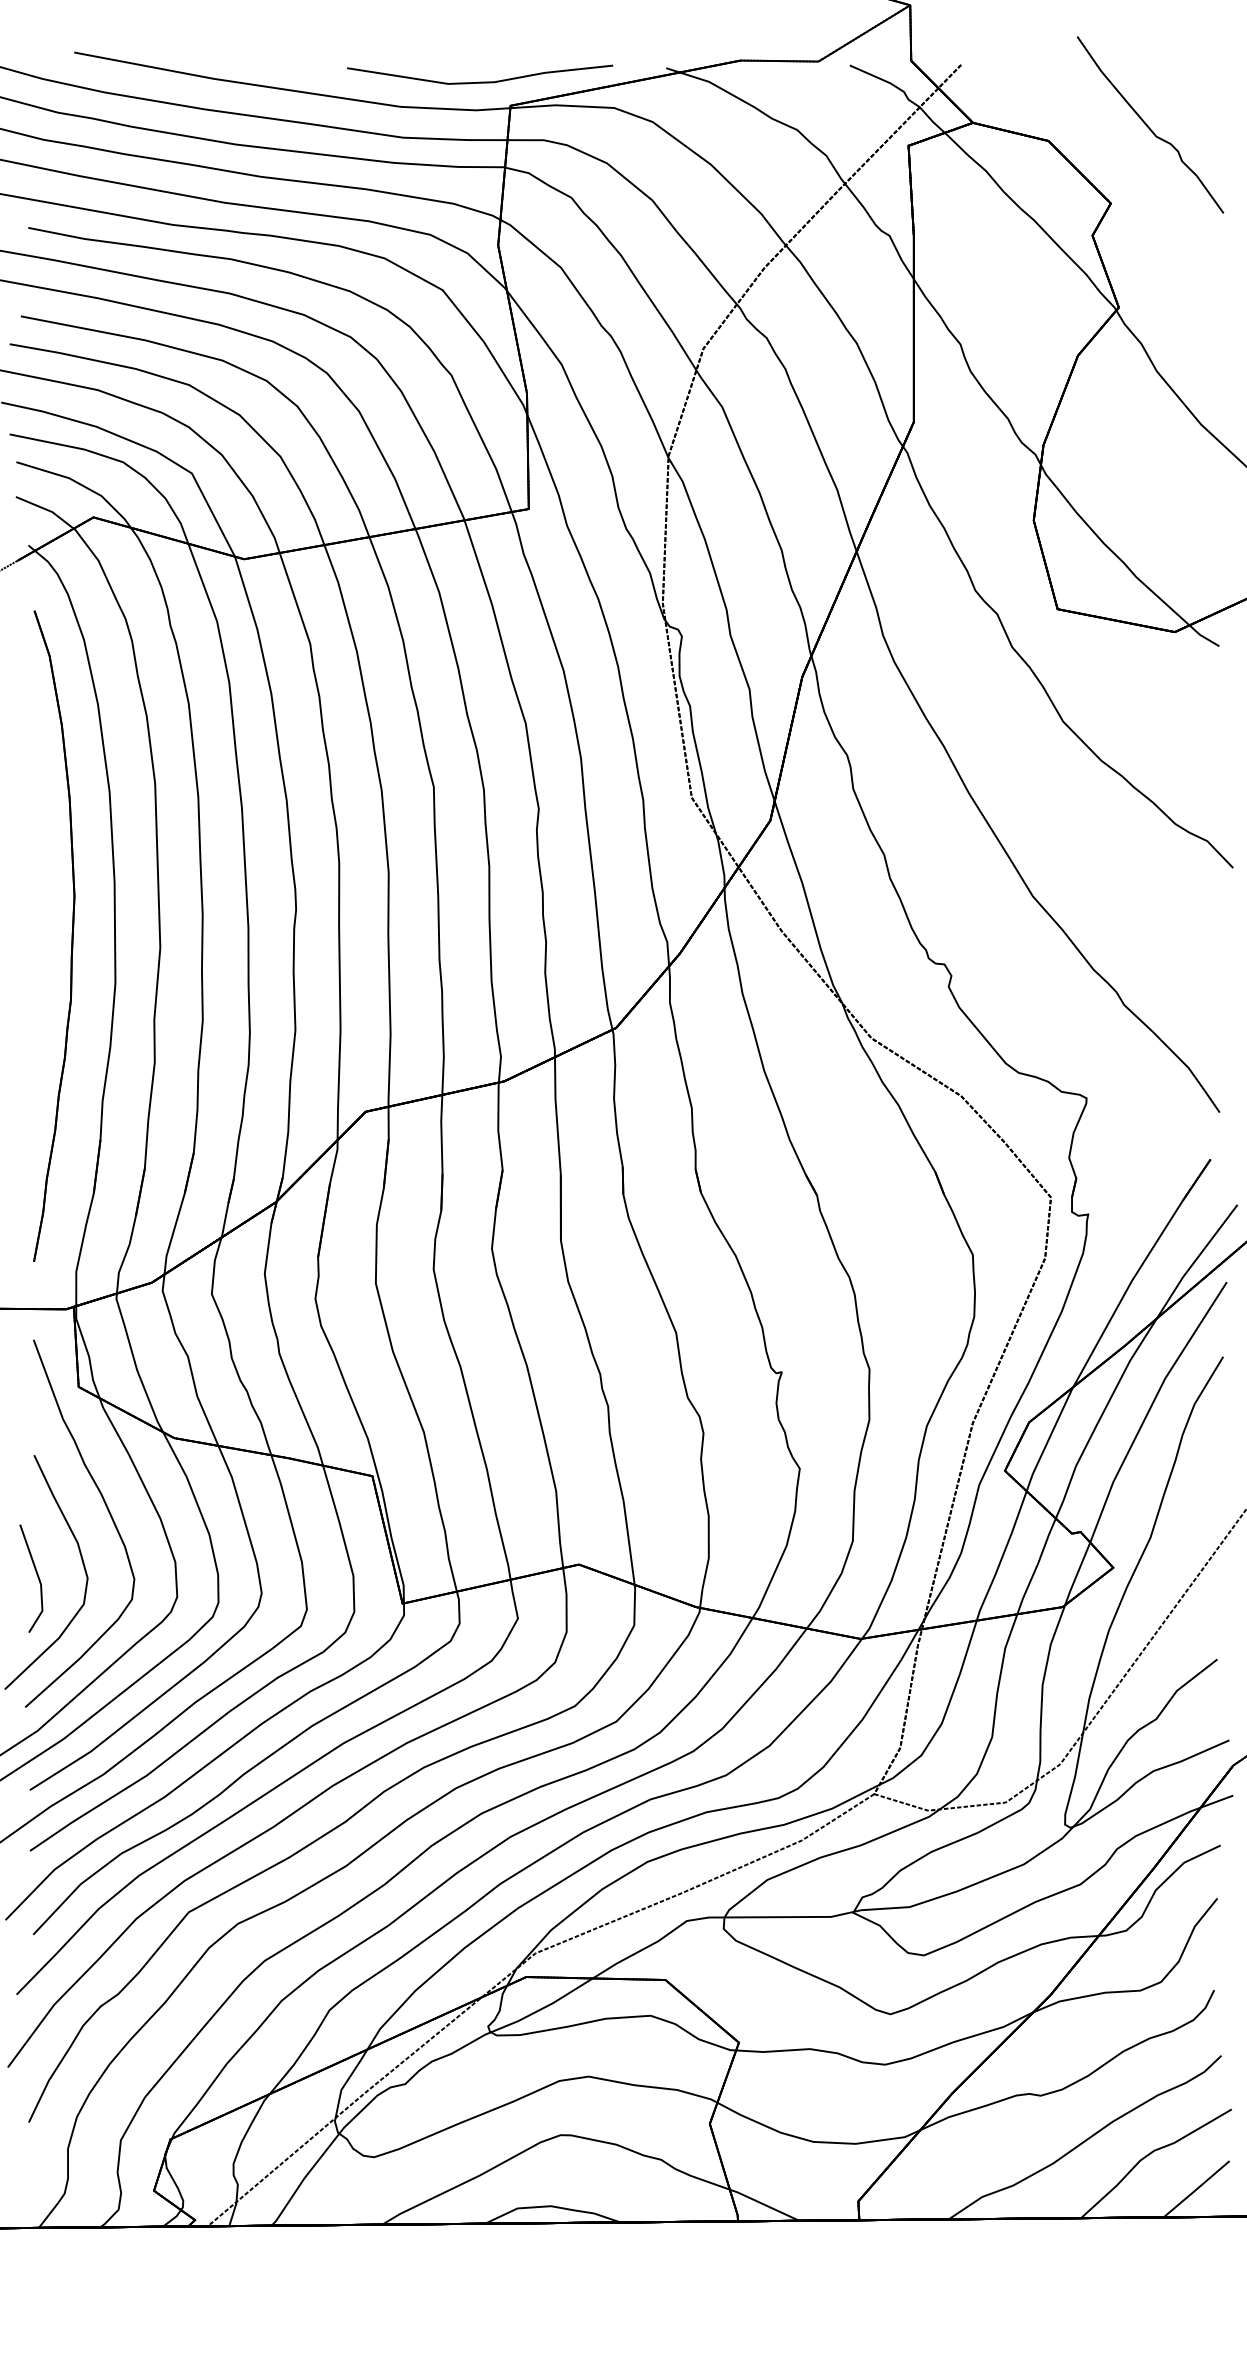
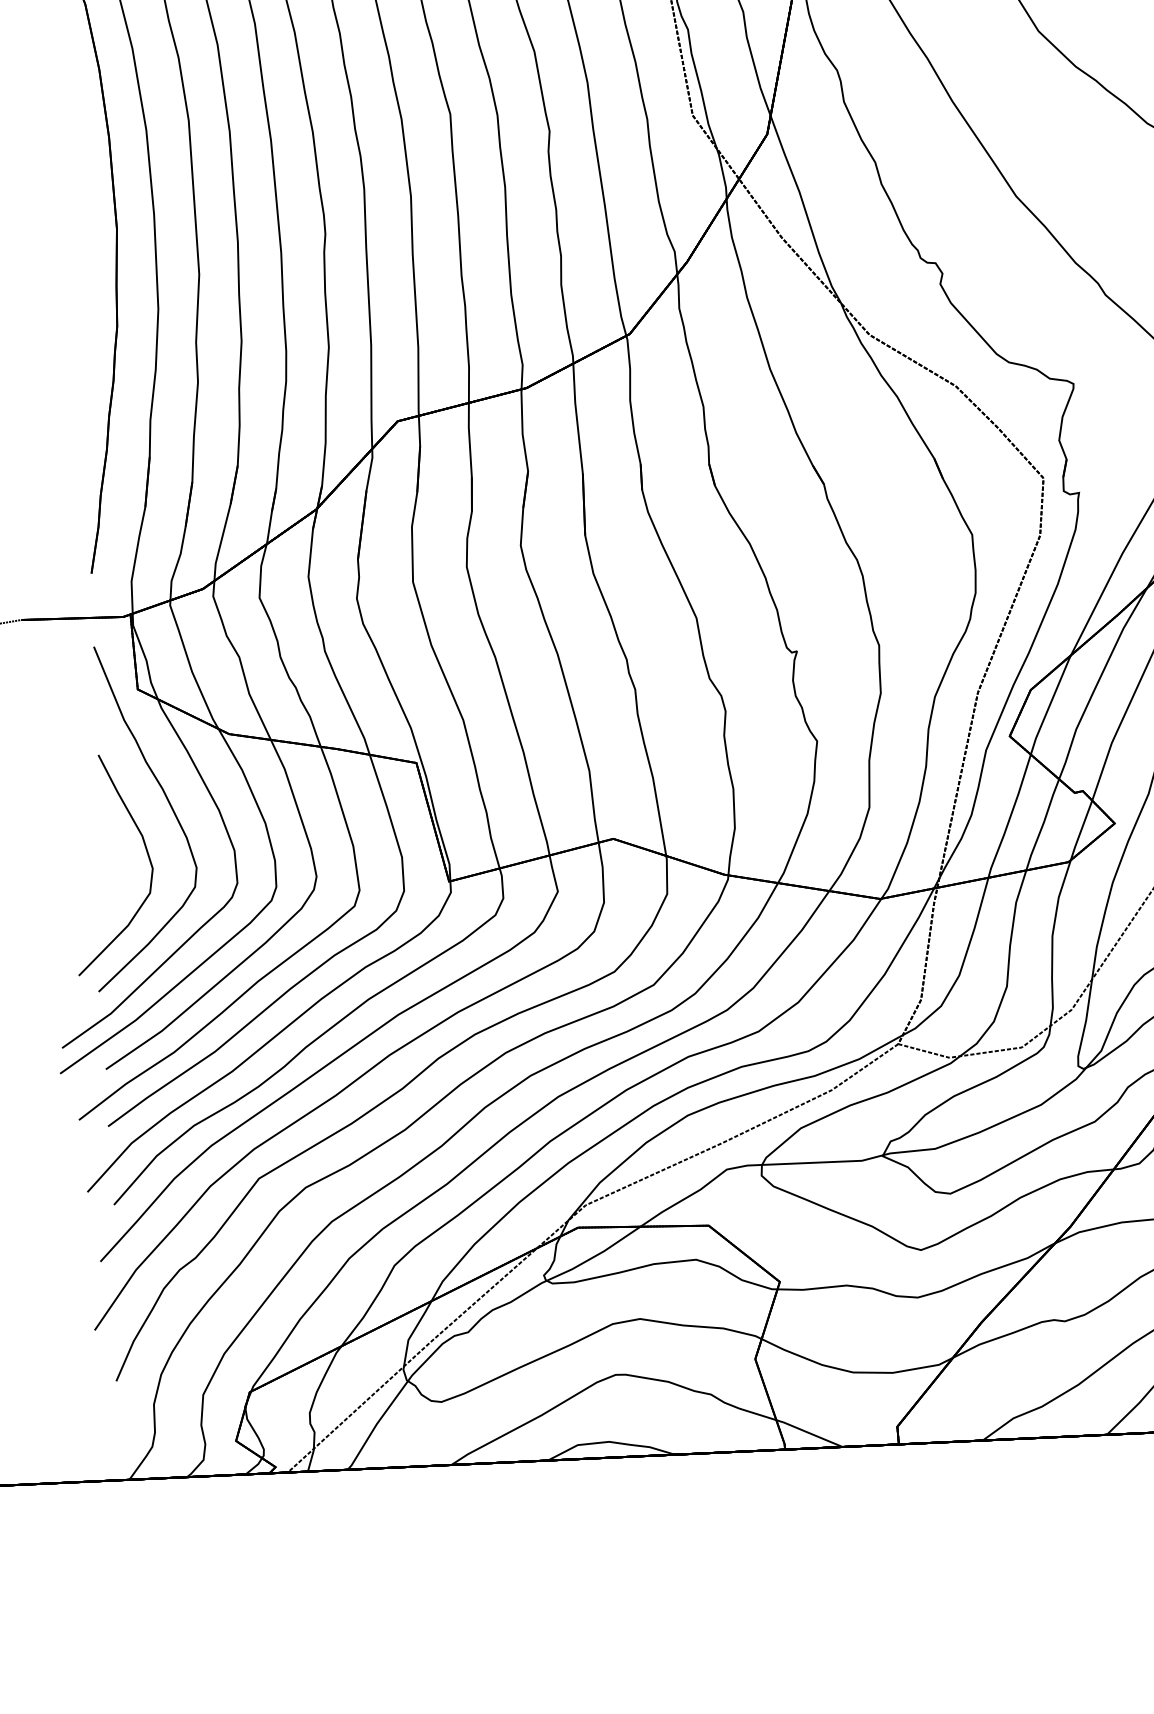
part: (31, 1578) -> (100, 870), removed

